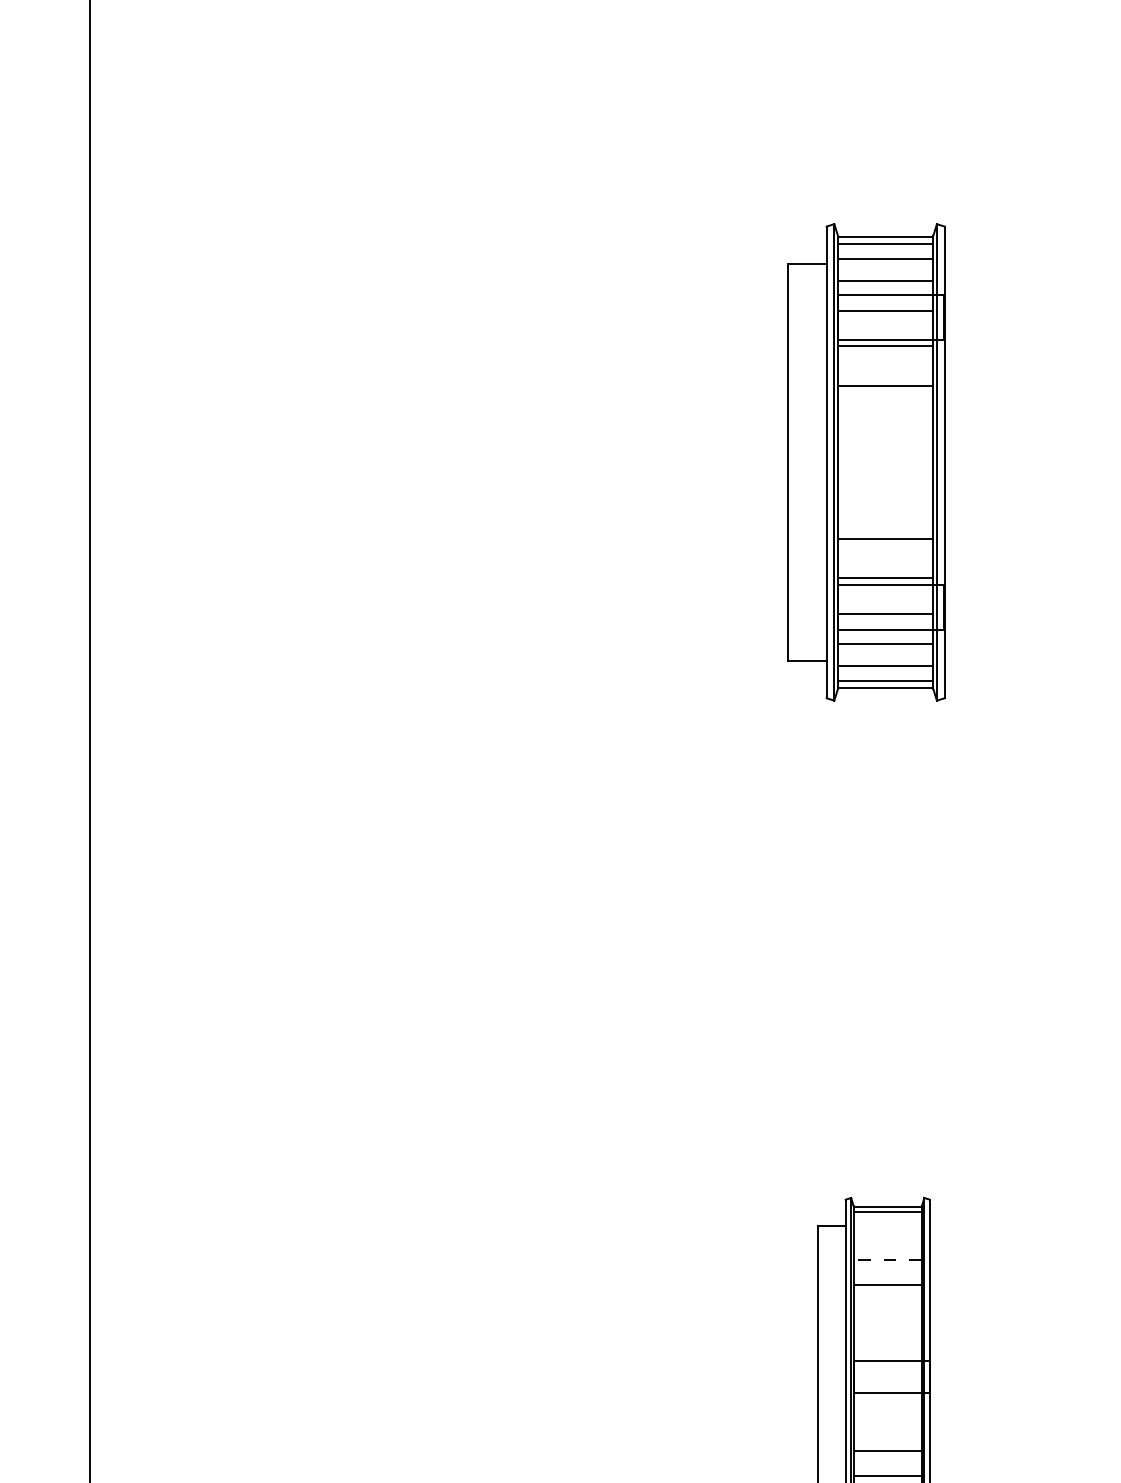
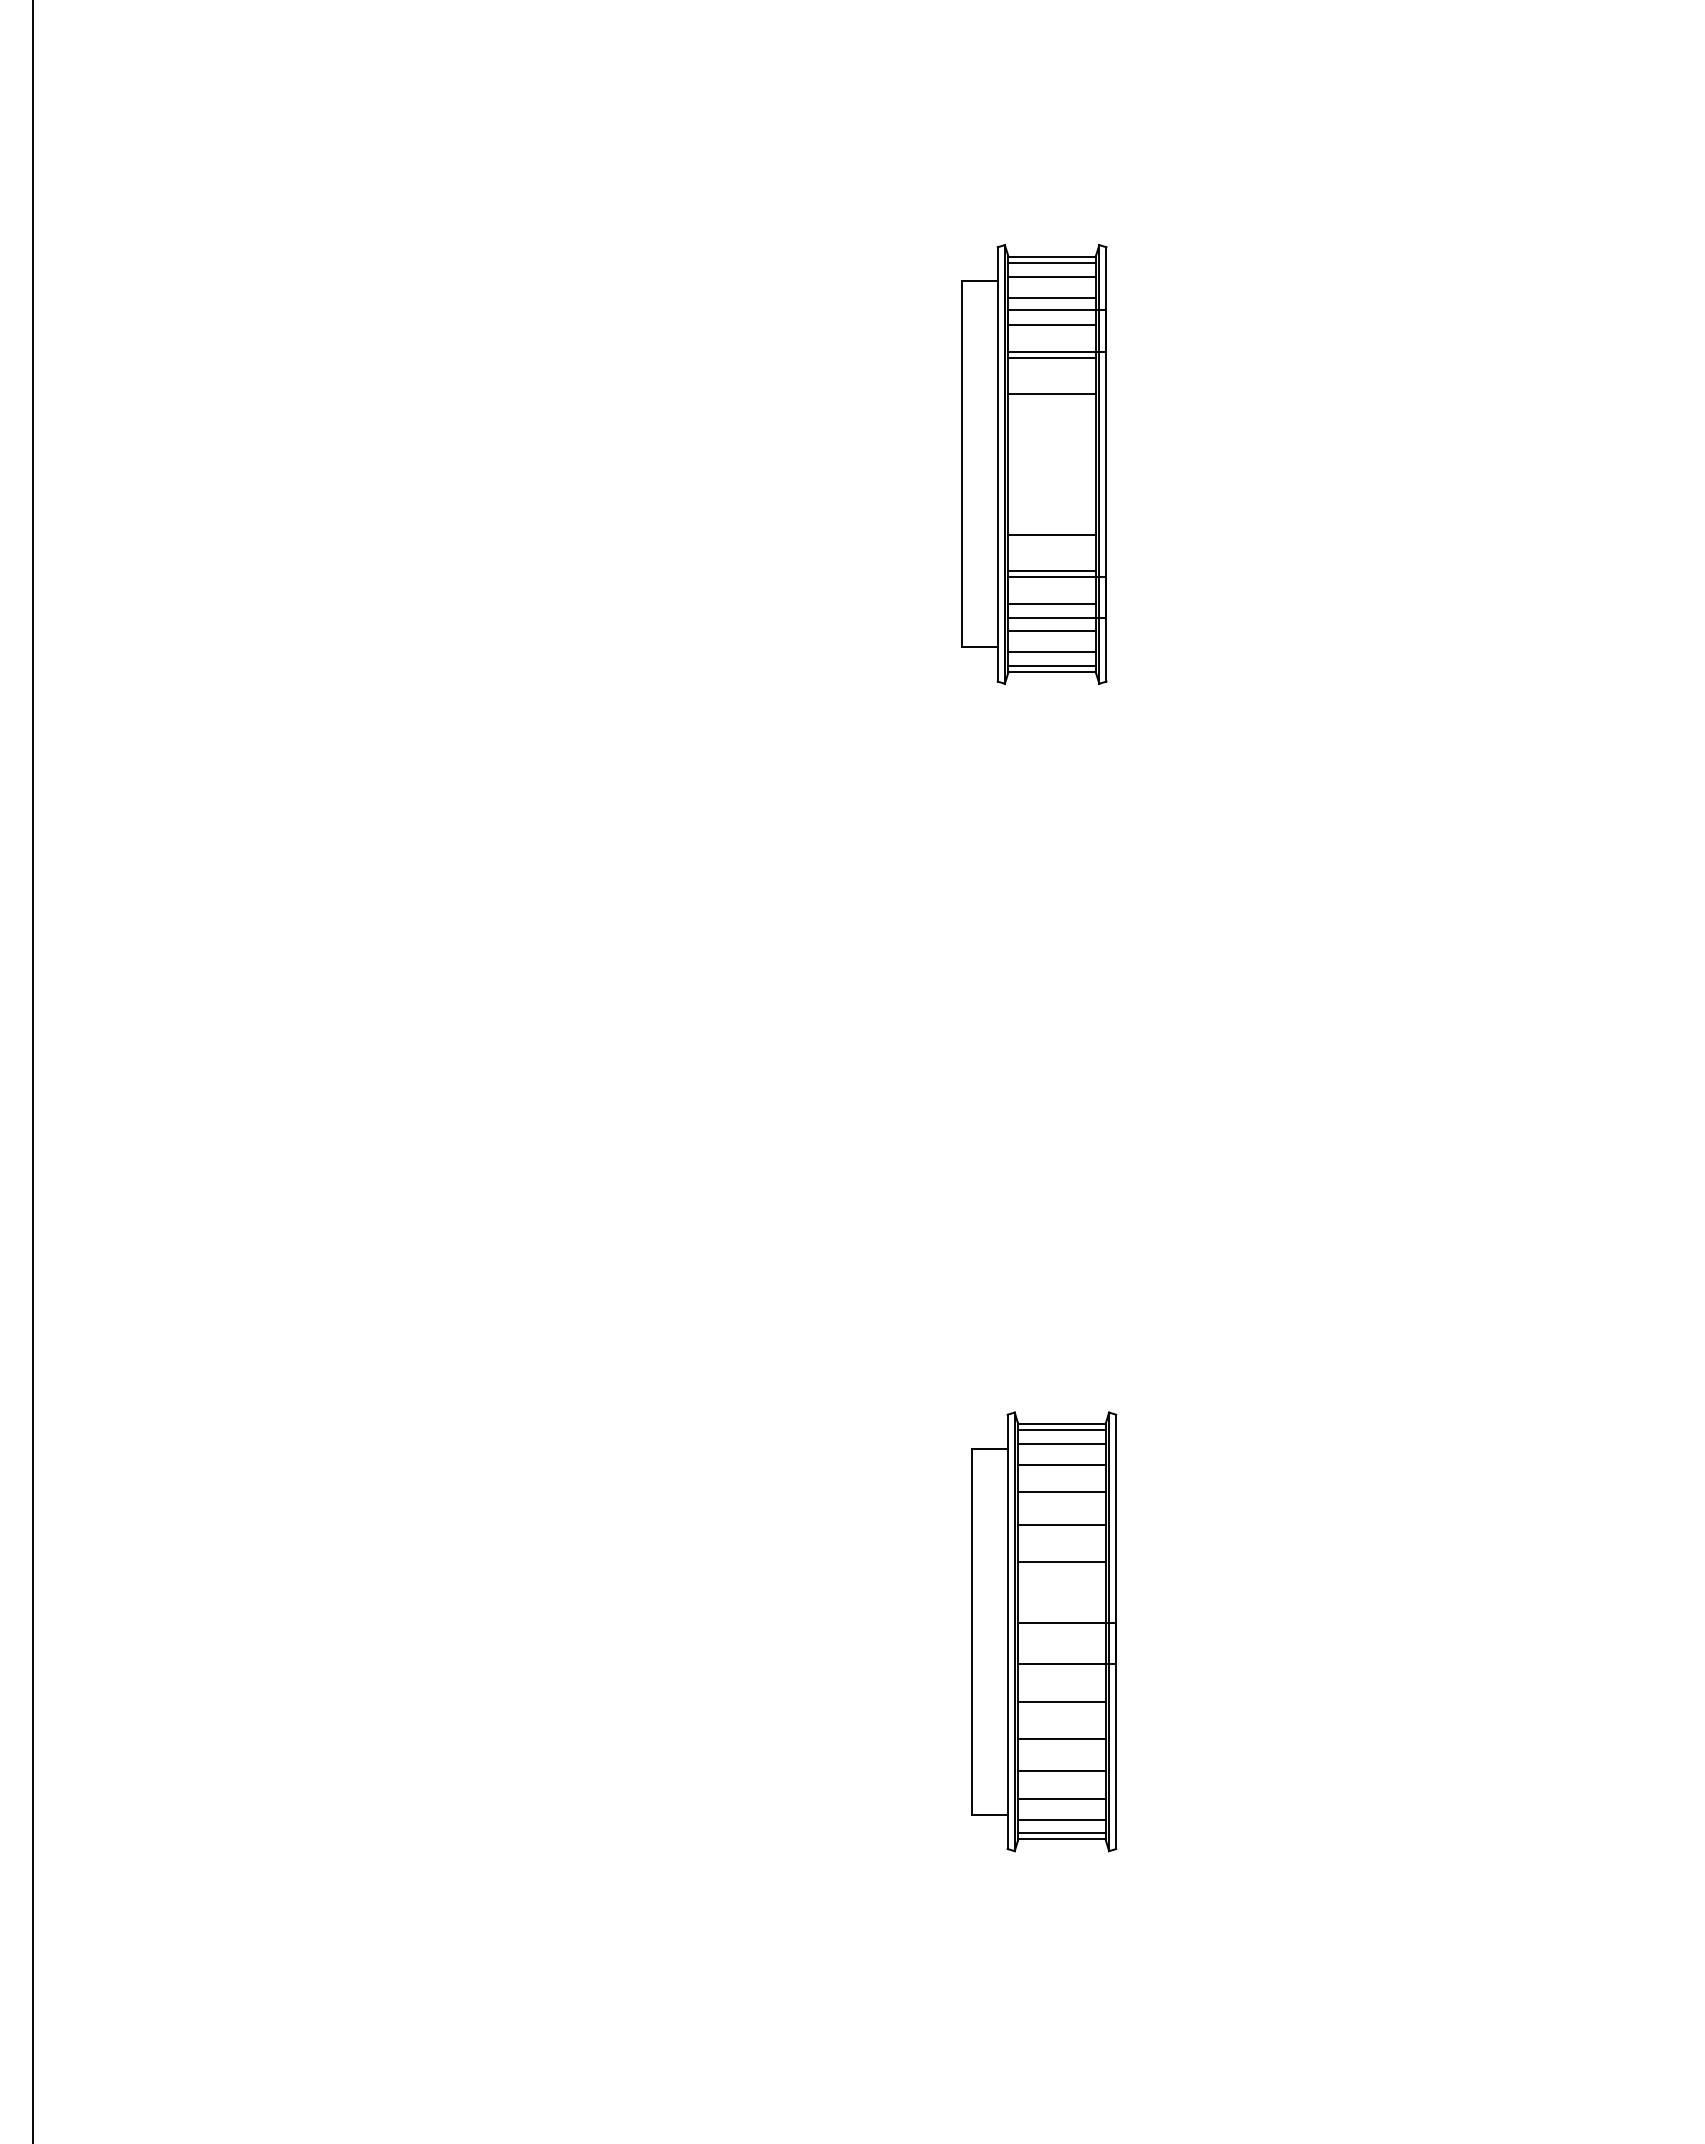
part: (866, 462) -> (1034, 464), size x0.71
line: (887, 1222) -> (1061, 1444), added
line: (887, 1239) -> (1061, 1465), added
line: (887, 1260) -> (1061, 1492), dashed -> solid
line: (887, 1313) -> (1061, 1561), added
line: (887, 1422) -> (1061, 1702), added

